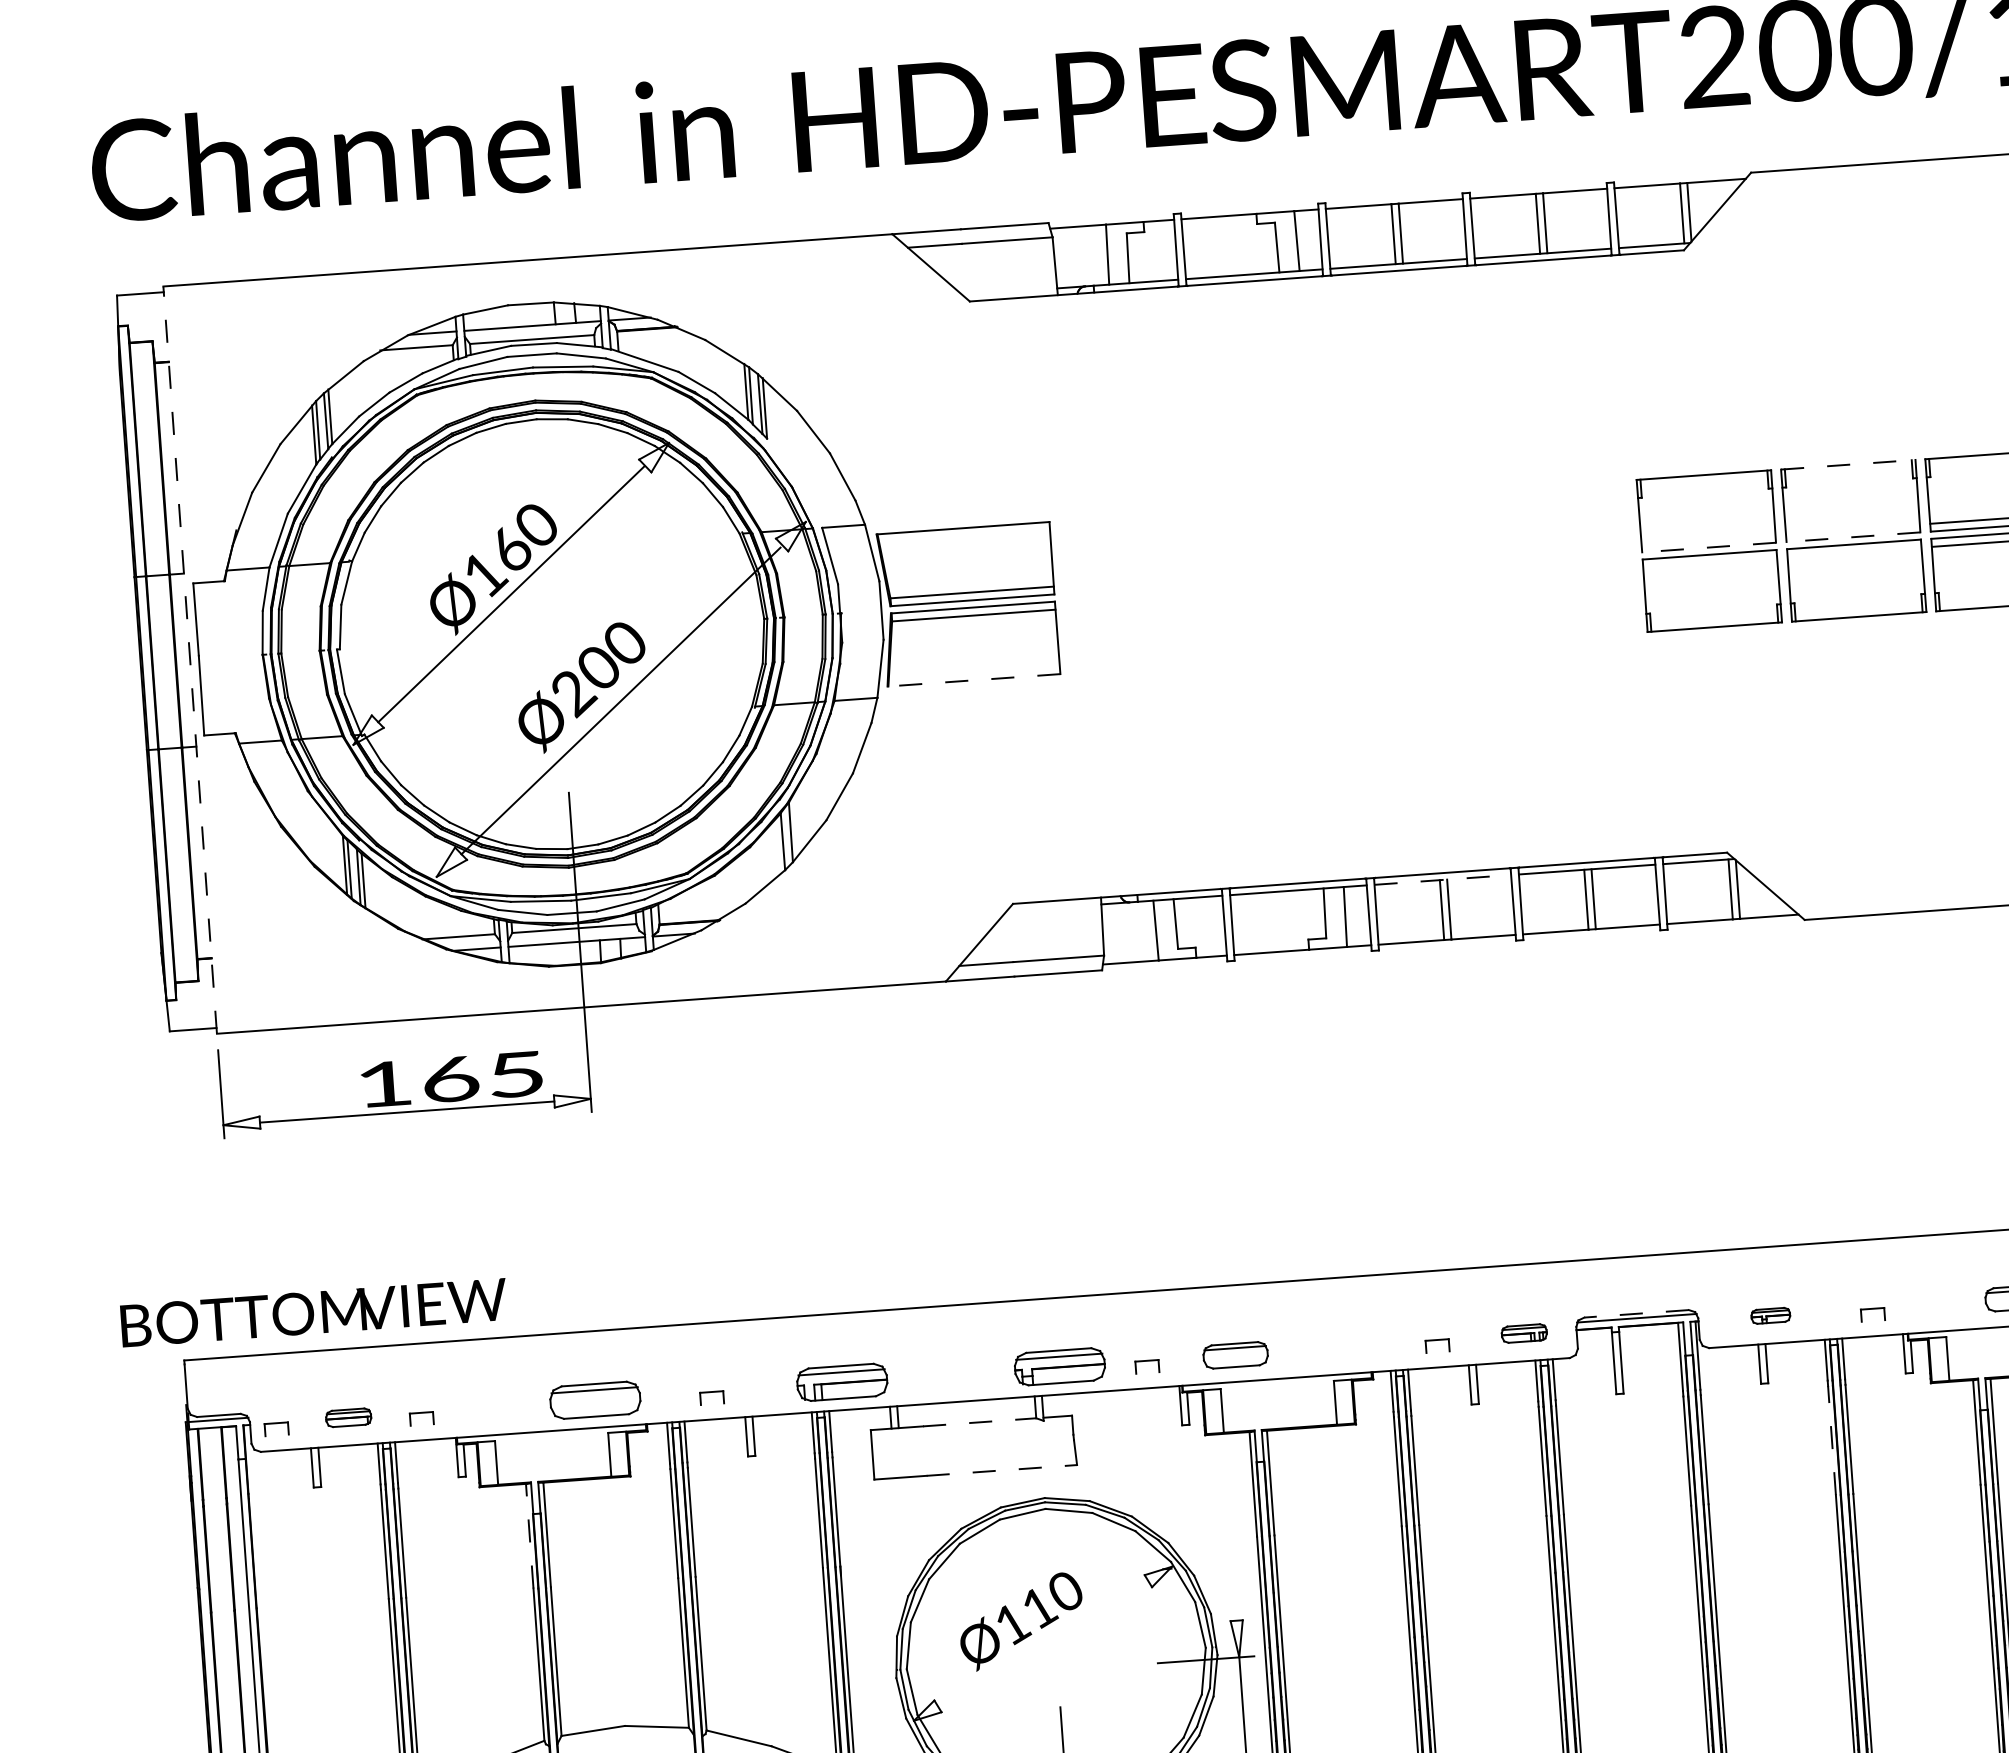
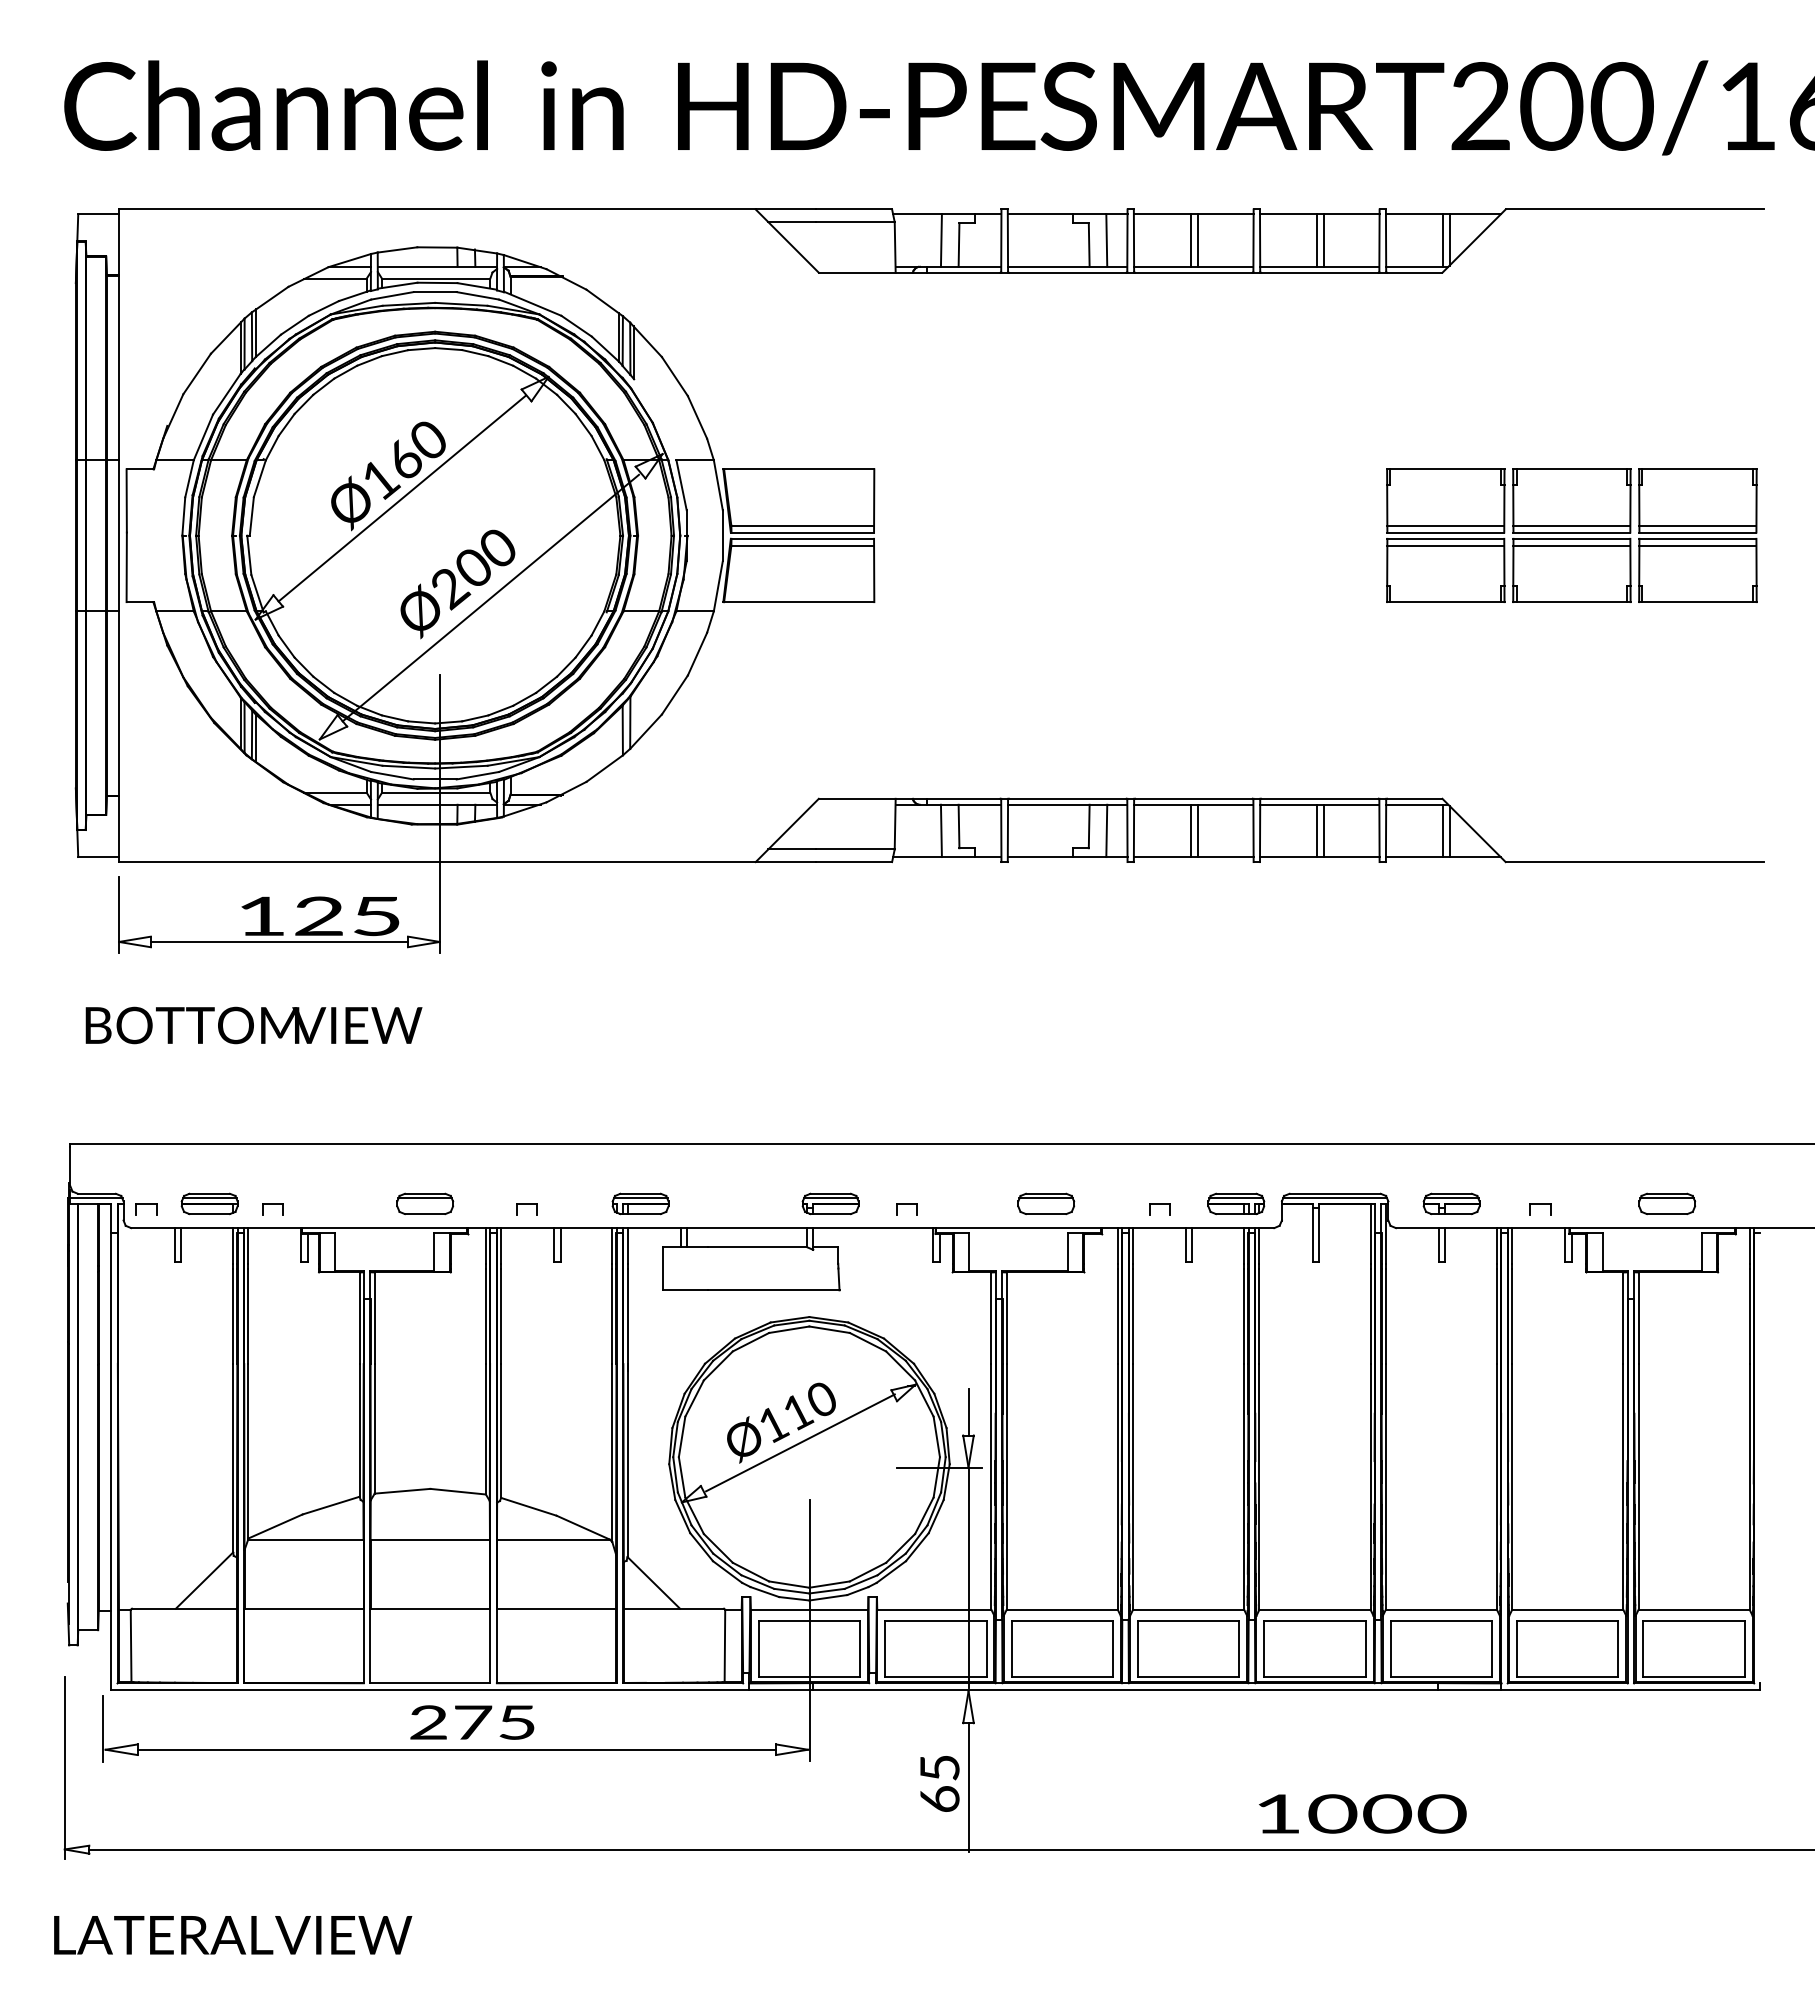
line: (1847, 465) -> (1571, 469), dashed -> solid
line: (1852, 529) -> (1571, 525), added
line: (1853, 537) -> (1571, 532), dashed -> solid
line: (1708, 539) -> (1445, 525), added
line: (1708, 547) -> (1445, 532), dashed -> solid
line: (1854, 552) -> (1571, 545), added
line: (1709, 562) -> (1445, 545), added
line: (190, 659) -> (119, 535), dashed -> solid
line: (973, 680) -> (798, 602), dashed -> solid
line: (1442, 879) -> (1193, 804), dashed -> solid
text: (450, 1079) -> (319, 916), 165 -> 125
text: (313, 1312) -> (253, 1025), moved
line: (1637, 1313) -> (1335, 1193), dashed -> solid
part: (1770, 1315) -> (1451, 1203), size x1.67
part: (1524, 1332) -> (1236, 1203), size x1.43
part: (1236, 1354) -> (1046, 1203), moved
part: (1059, 1366) -> (830, 1203), size x0.71
part: (842, 1381) -> (640, 1203), size x0.71
part: (595, 1399) -> (425, 1203), size x0.71
part: (348, 1417) -> (209, 1203), size x1.43
line: (980, 1422) -> (758, 1247), dashed -> solid
line: (1831, 1441) -> (1496, 1316), dashed -> solid
line: (1001, 1470) -> (773, 1290), dashed -> solid
line: (529, 1536) -> (359, 1318), dashed -> solid
line: (1234, 1594) -> (968, 1412), added
line: (1044, 1642) -> (800, 1442), added

